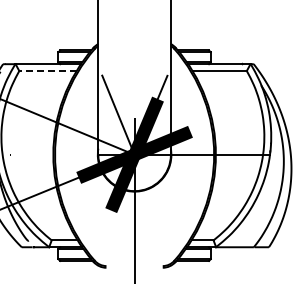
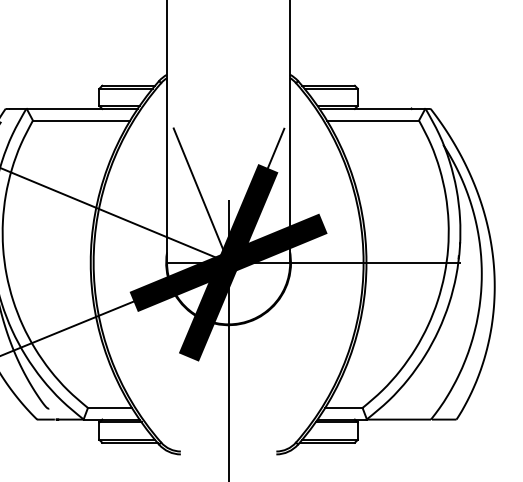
line: (47, 71) -> (80, 121), dashed -> solid

